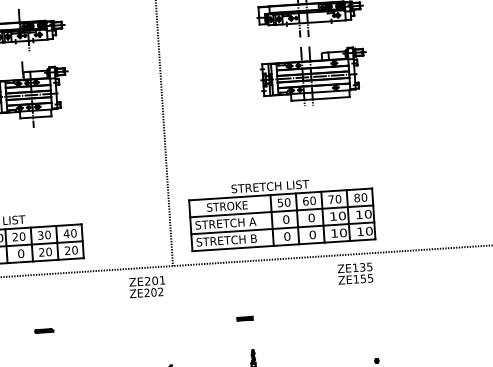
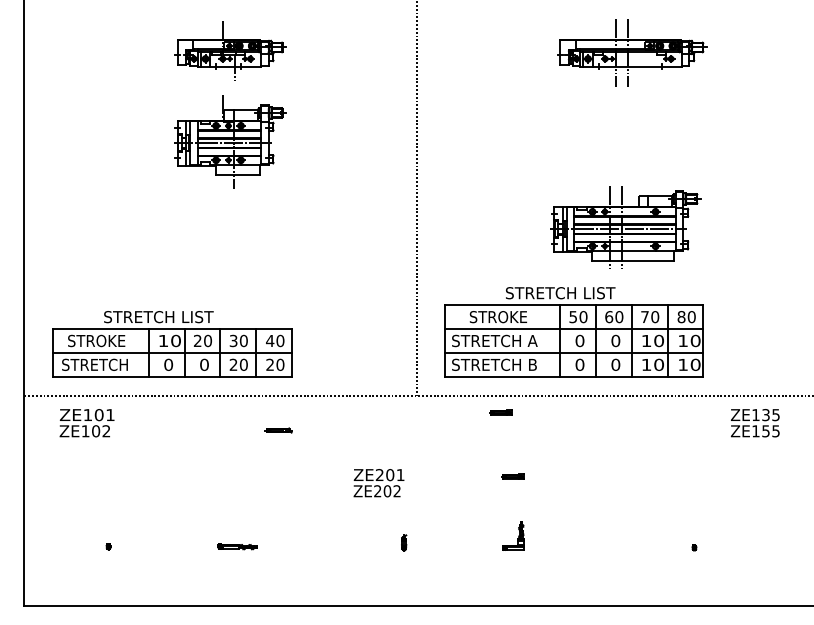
part: (313, 75) -> (625, 227), moved
part: (233, 273) -> (500, 412), added
text: (355, 273) -> (755, 423), moved
text: (147, 287) -> (378, 483), moved
part: (43, 331) -> (278, 430), moved

